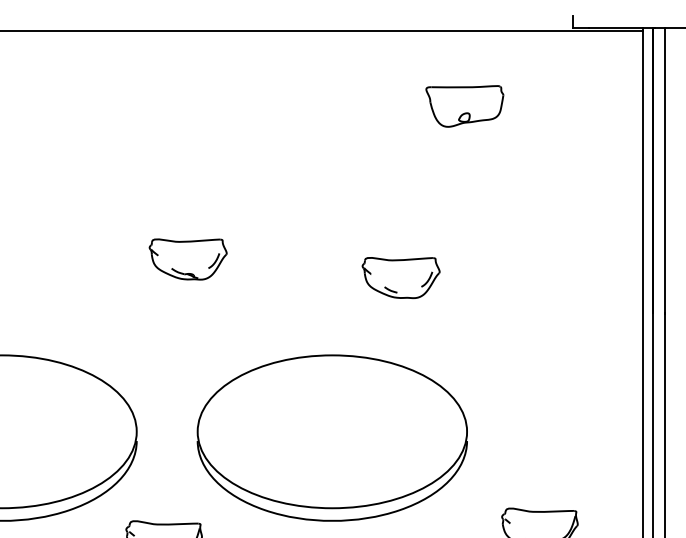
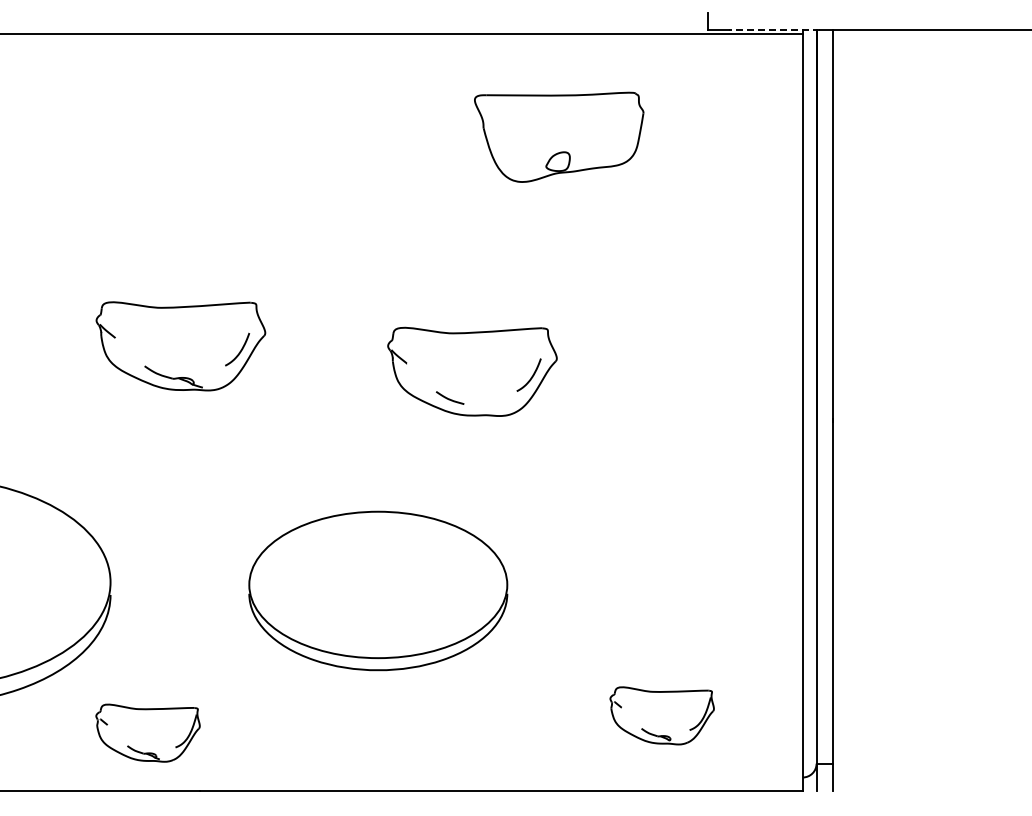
line: (622, 27) -> (774, 29), solid -> dashed
part: (464, 105) -> (559, 136), size x1.6
part: (187, 259) -> (180, 346), size x1.6
part: (400, 277) -> (471, 371), size x1.6
part: (332, 437) -> (378, 590), size x0.7

